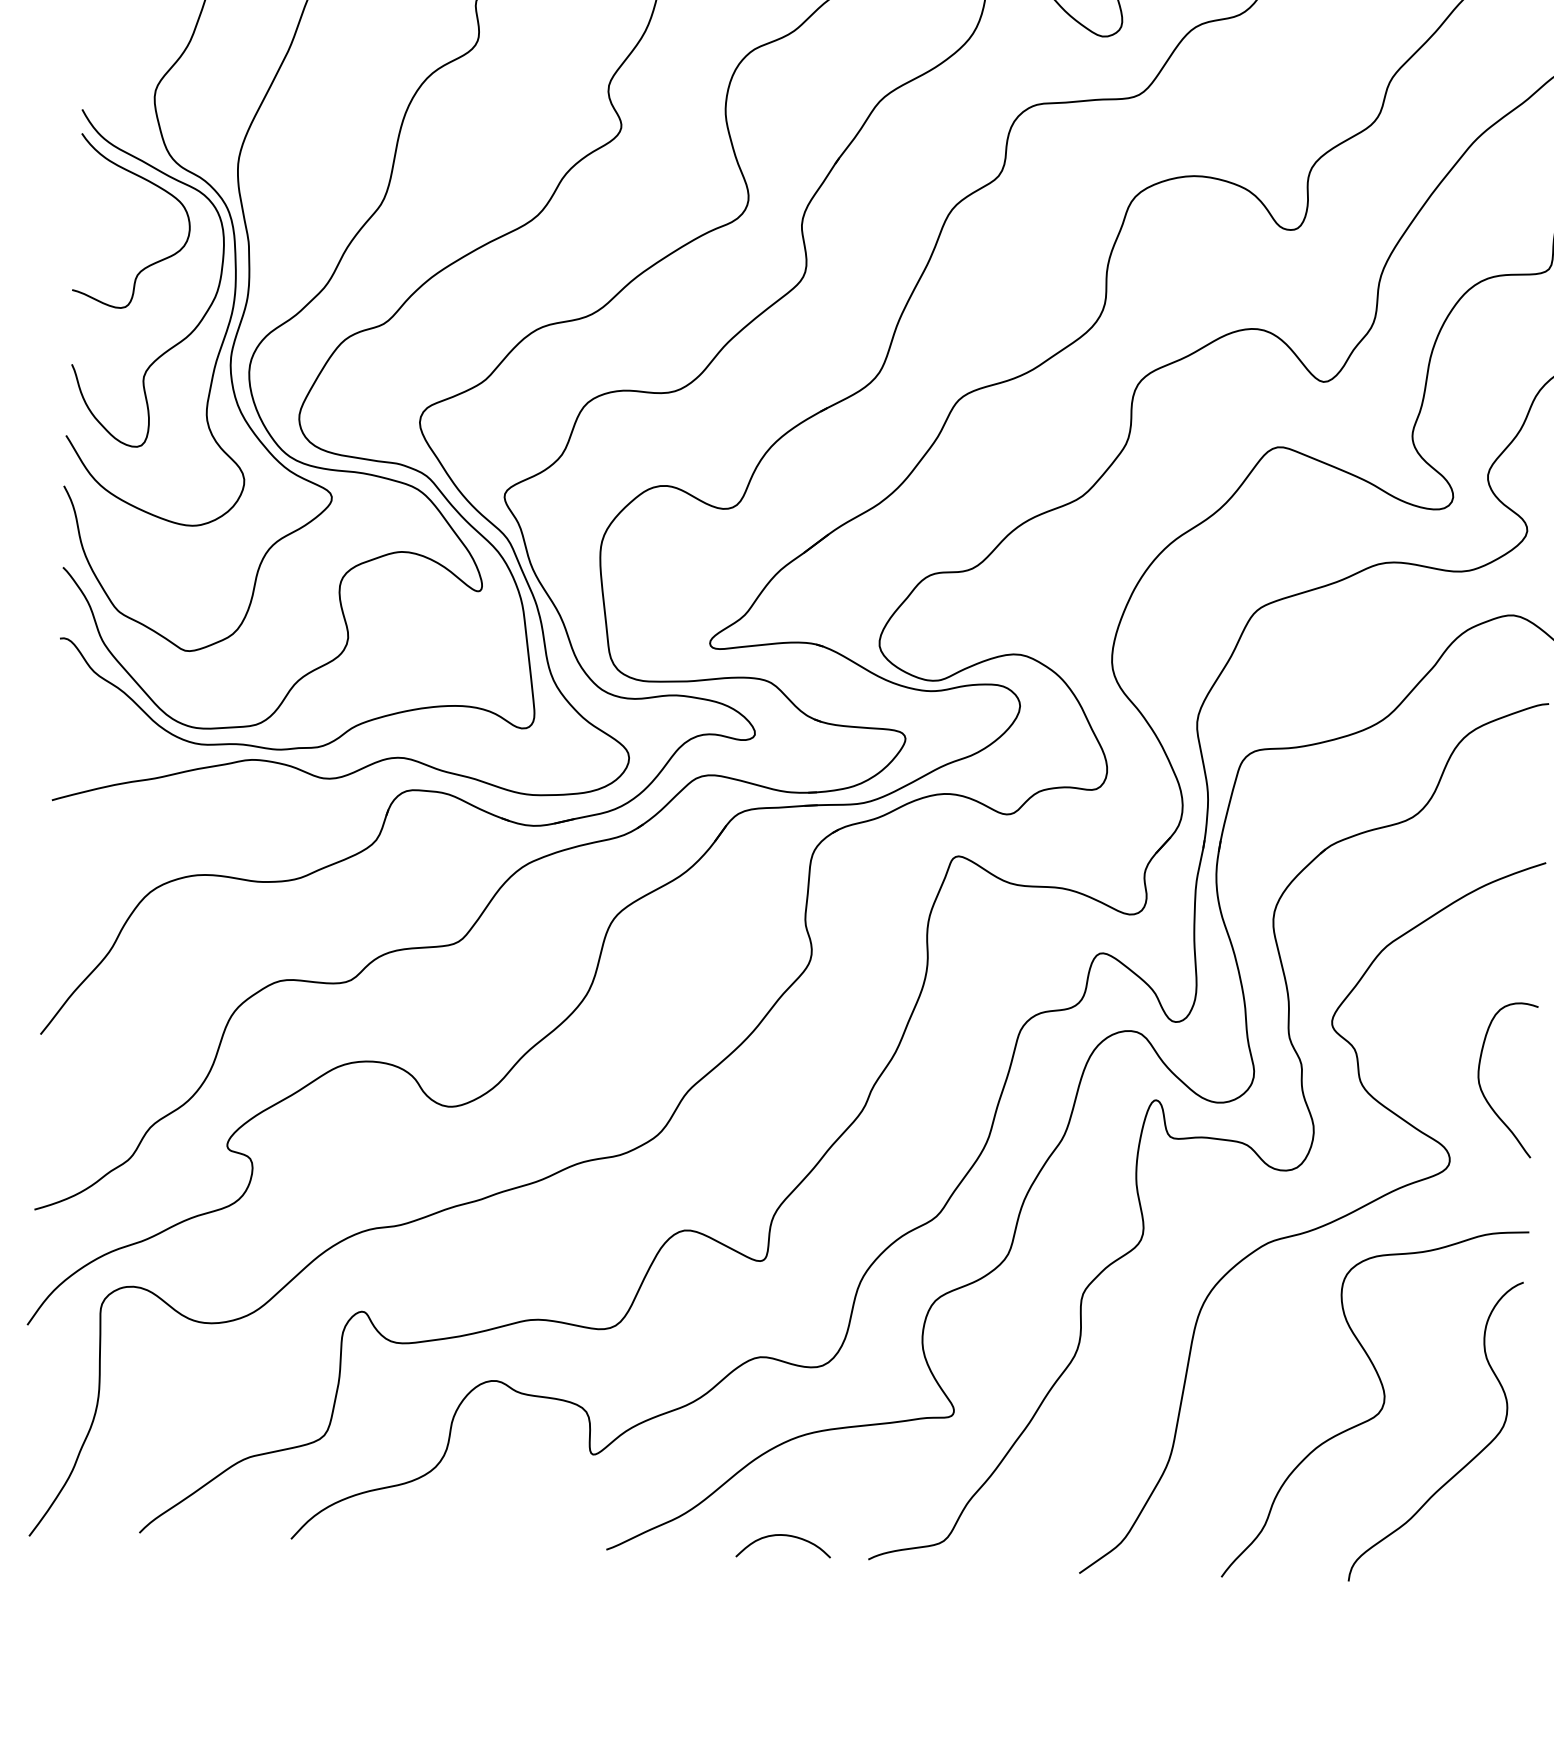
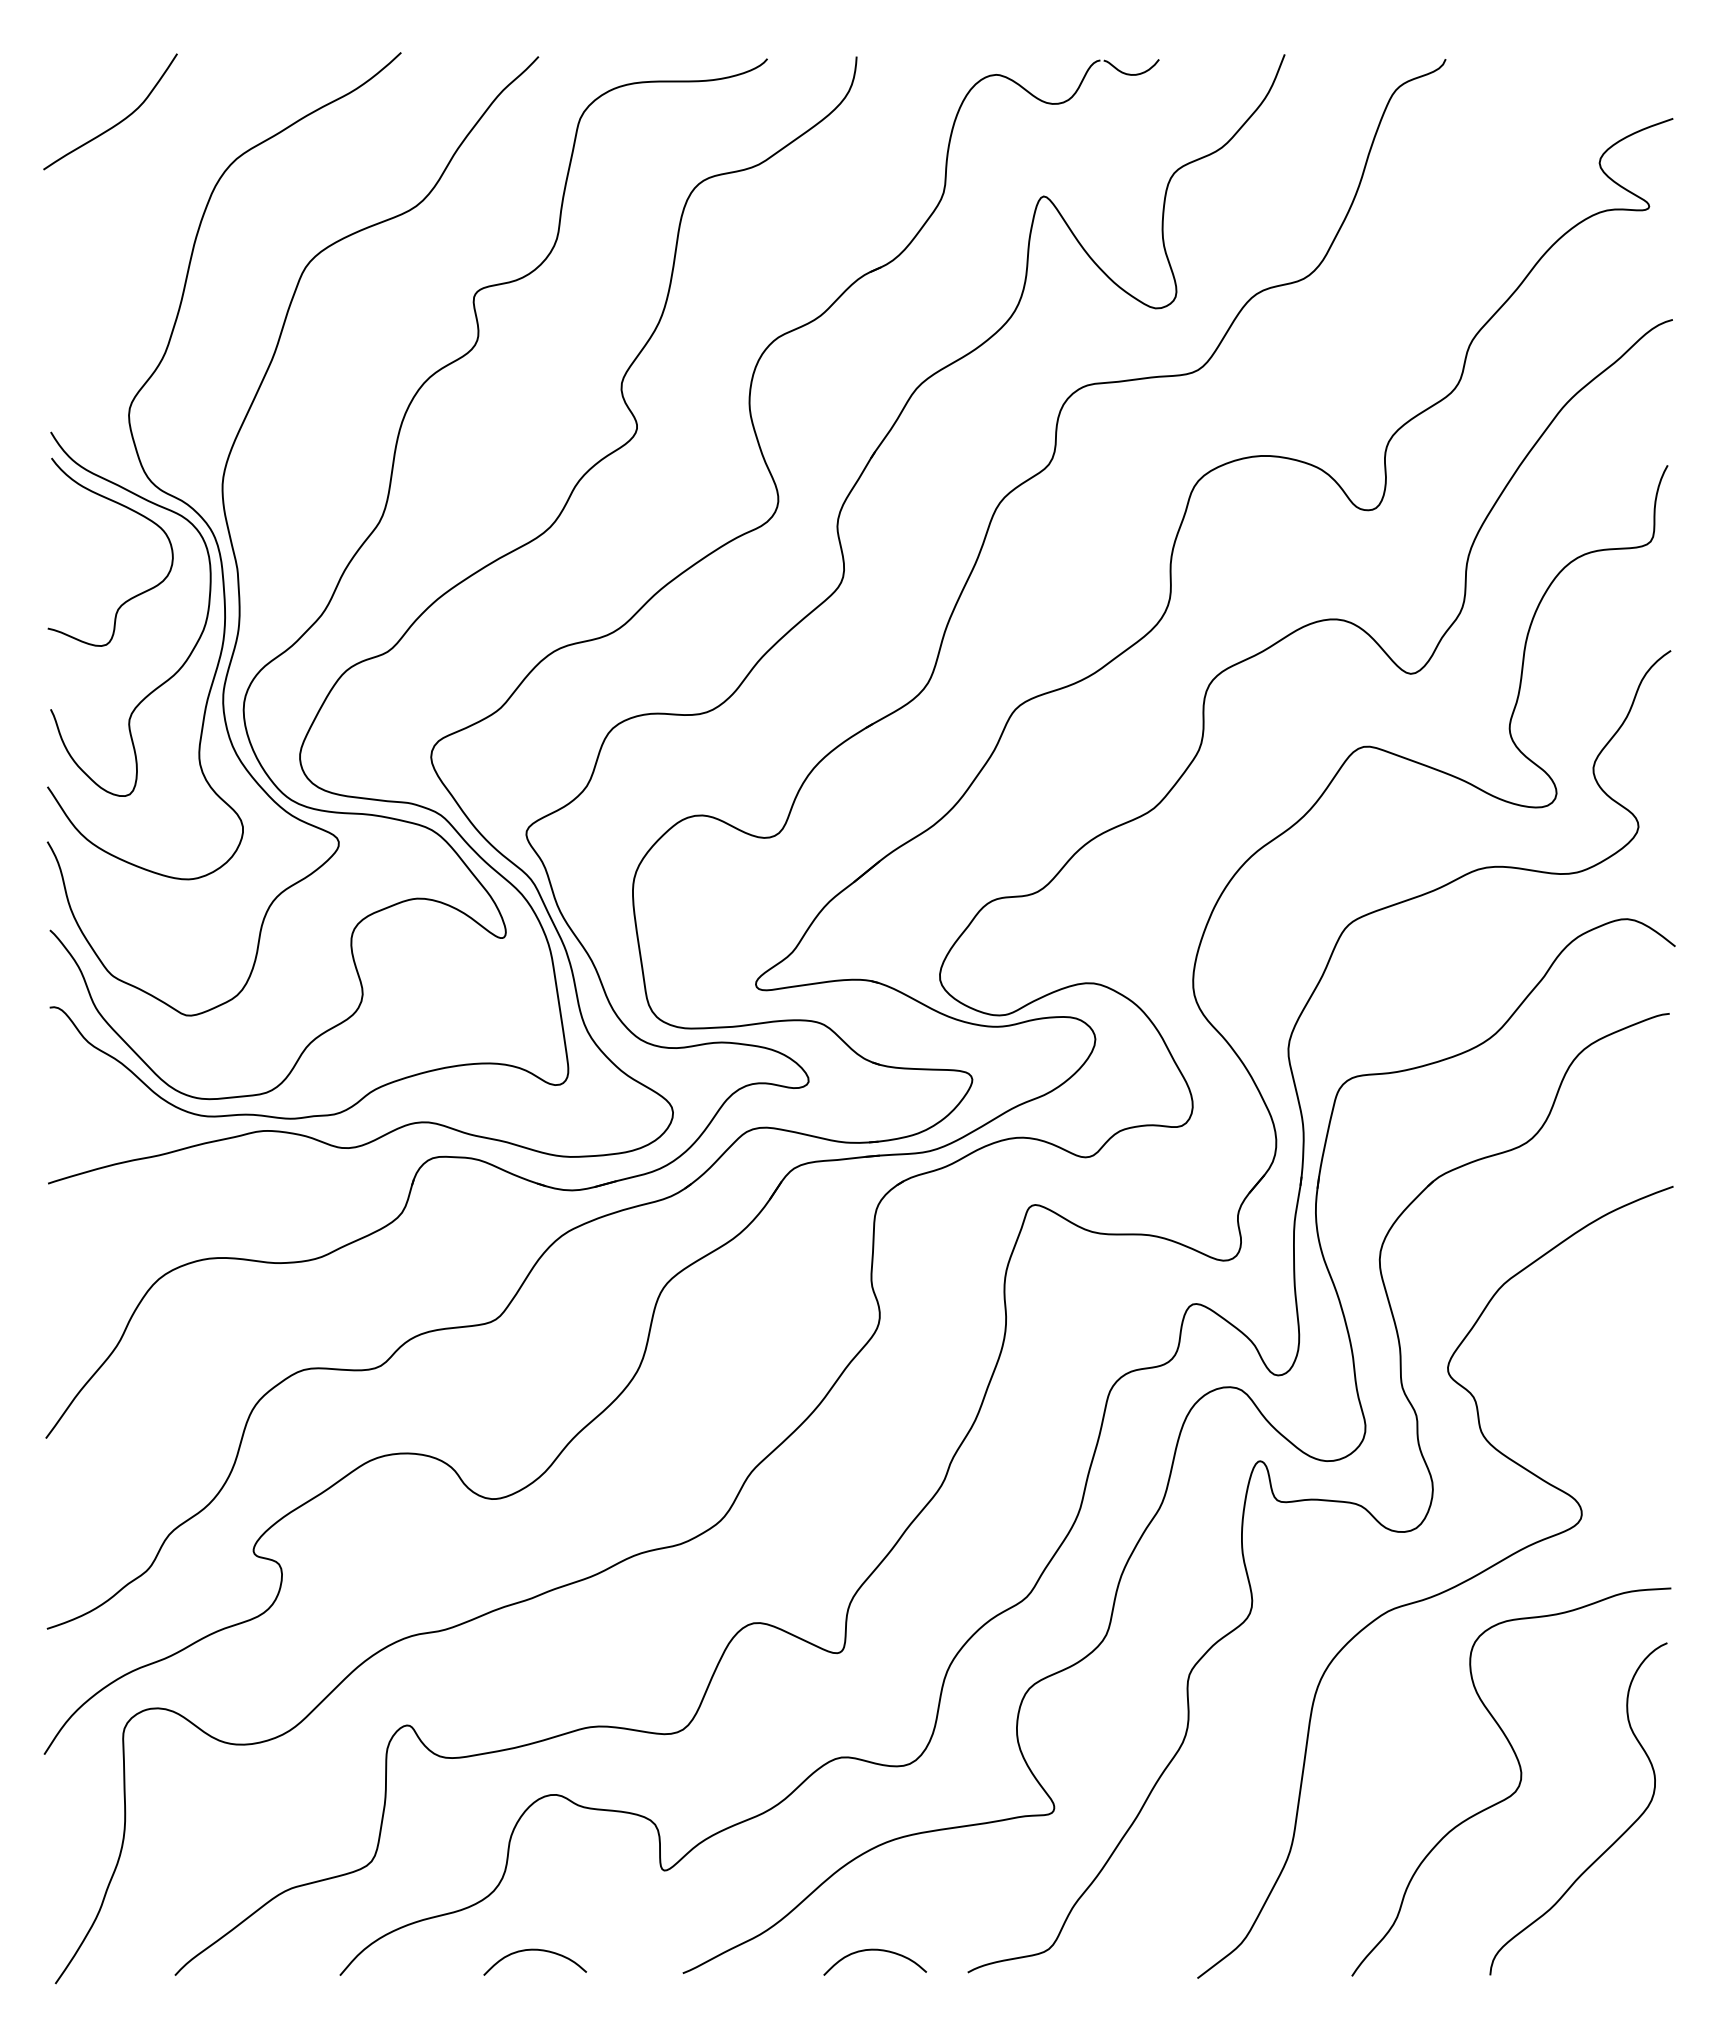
curve: (1481, 1085) -> (1612, 1431), removed
curve: (471, 1523) -> (535, 1950), added

